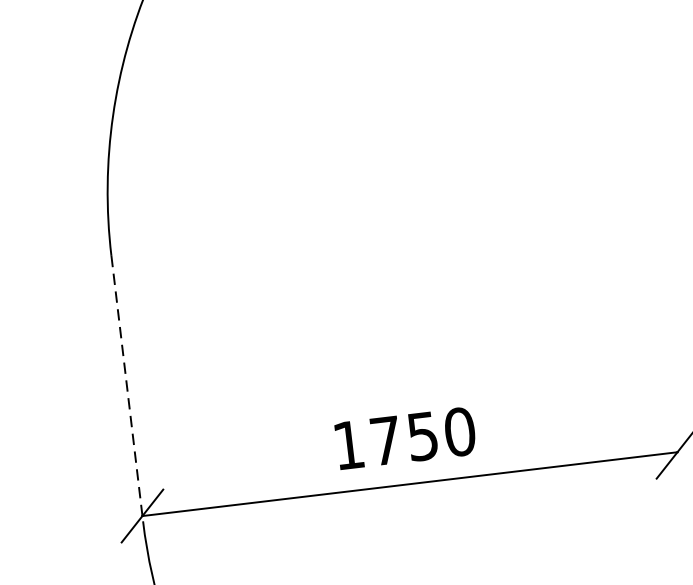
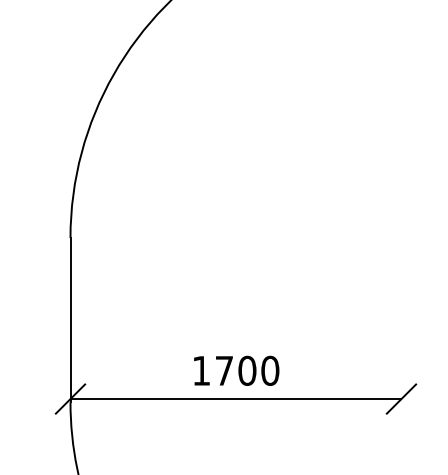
line: (127, 389) -> (70, 320), dashed -> solid
text: (423, 435) -> (247, 370), 1750 -> 1700

